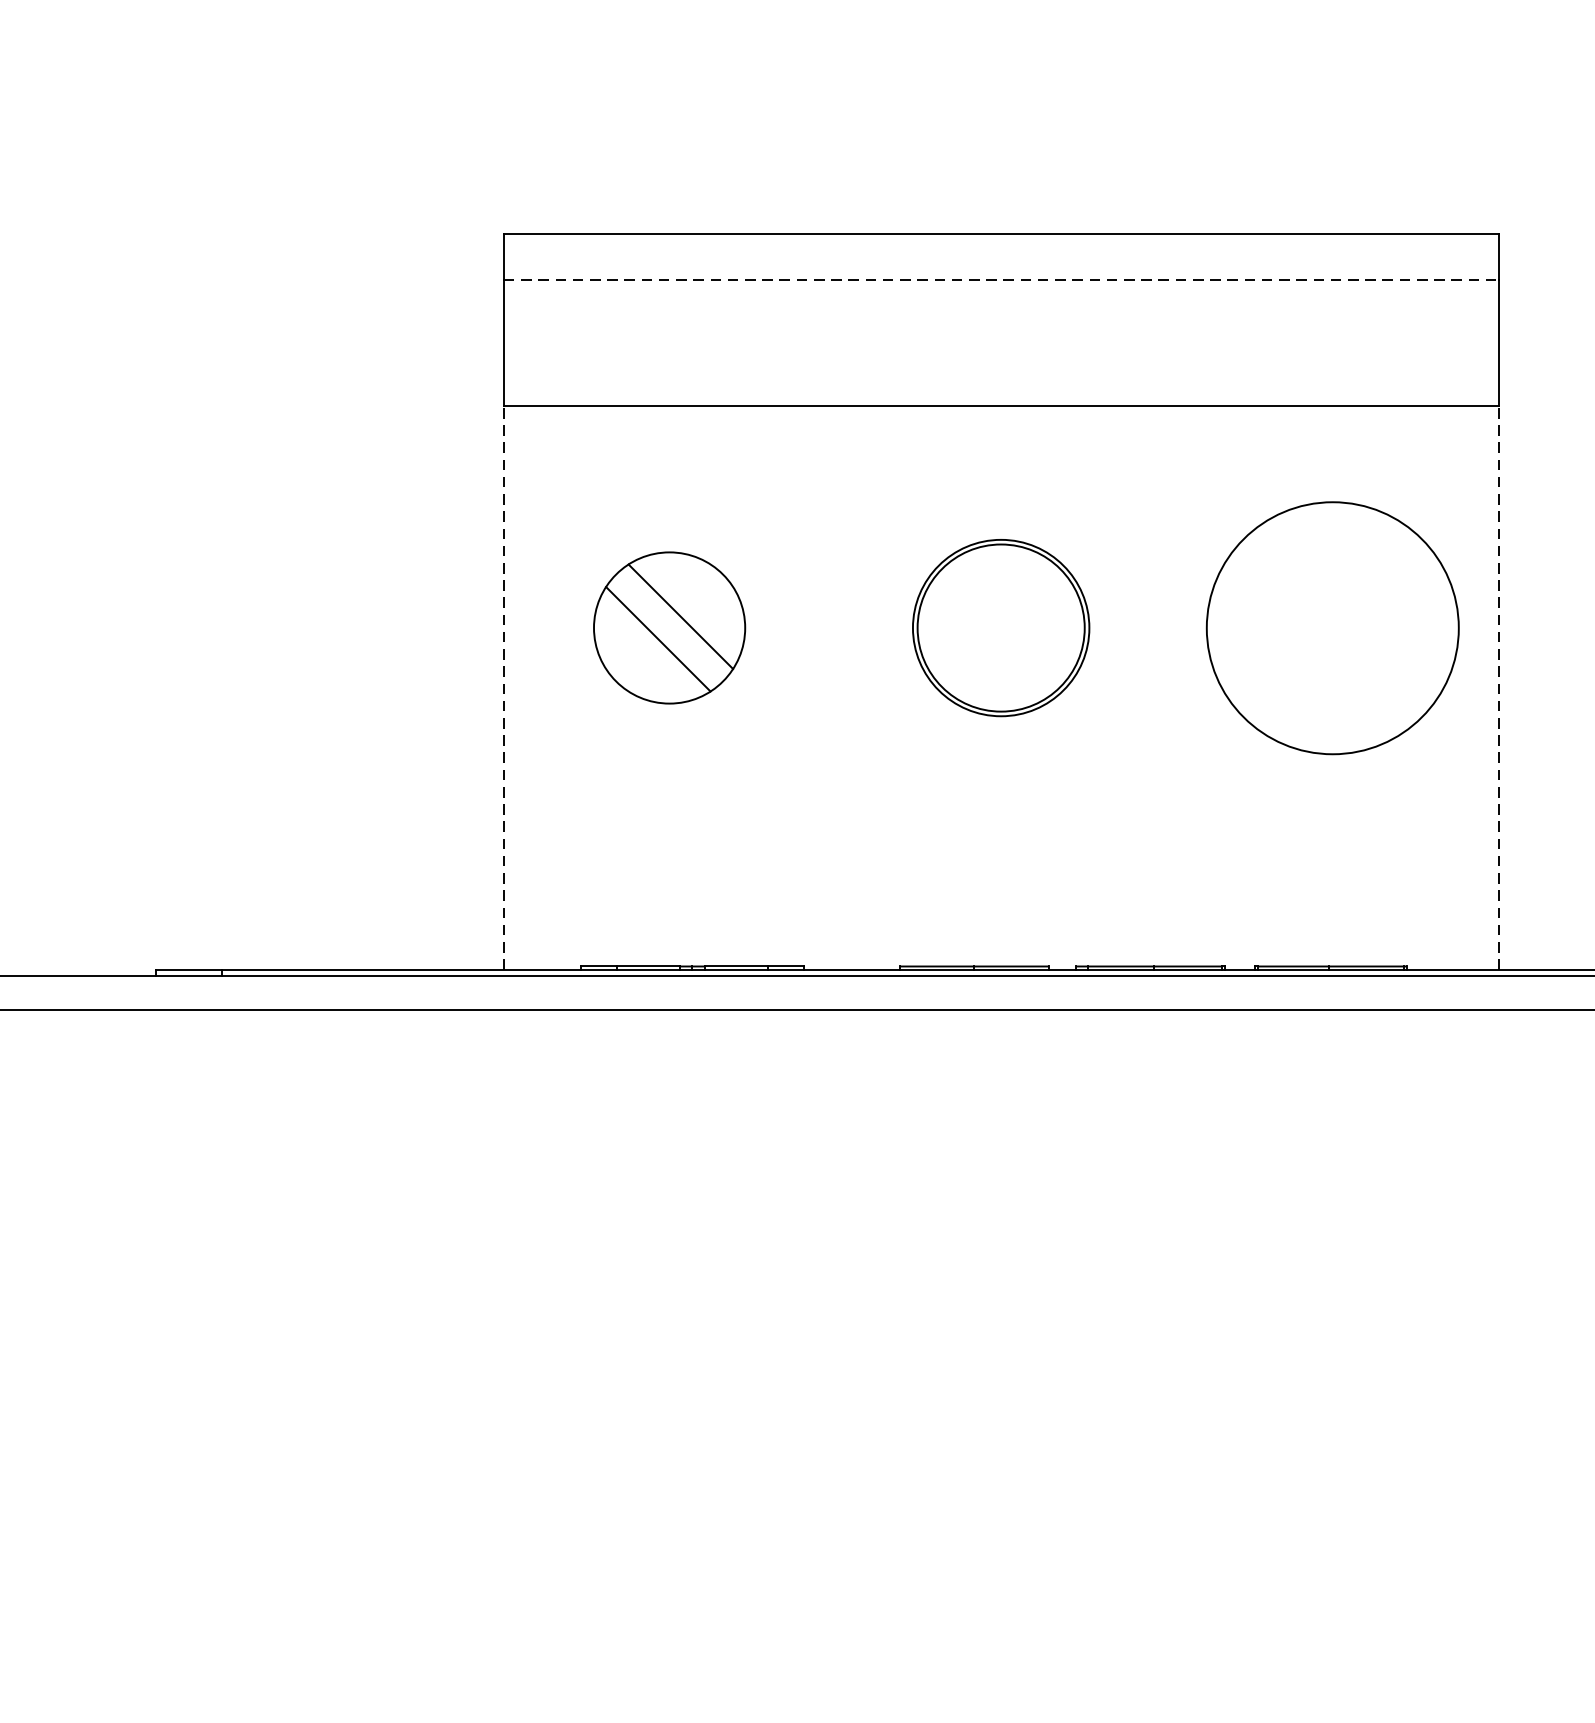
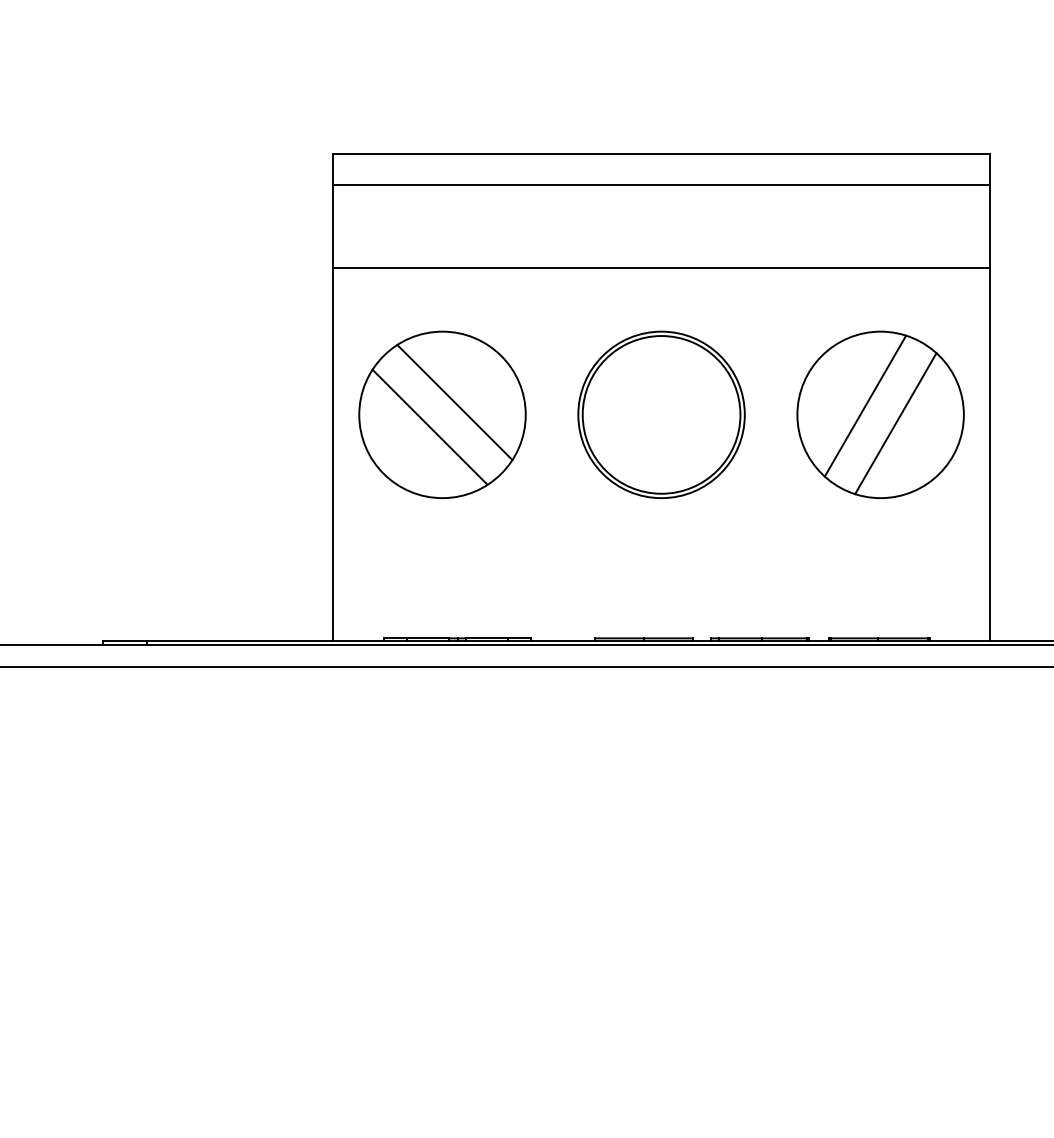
line: (1001, 279) -> (661, 184), dashed -> solid
line: (1309, 614) -> (865, 405), added
part: (669, 627) -> (442, 414), size x1.67
part: (1001, 627) -> (661, 414), size x1.43
line: (1355, 641) -> (895, 423), added
line: (503, 686) -> (332, 453), dashed -> solid
line: (1499, 686) -> (990, 453), dashed -> solid

